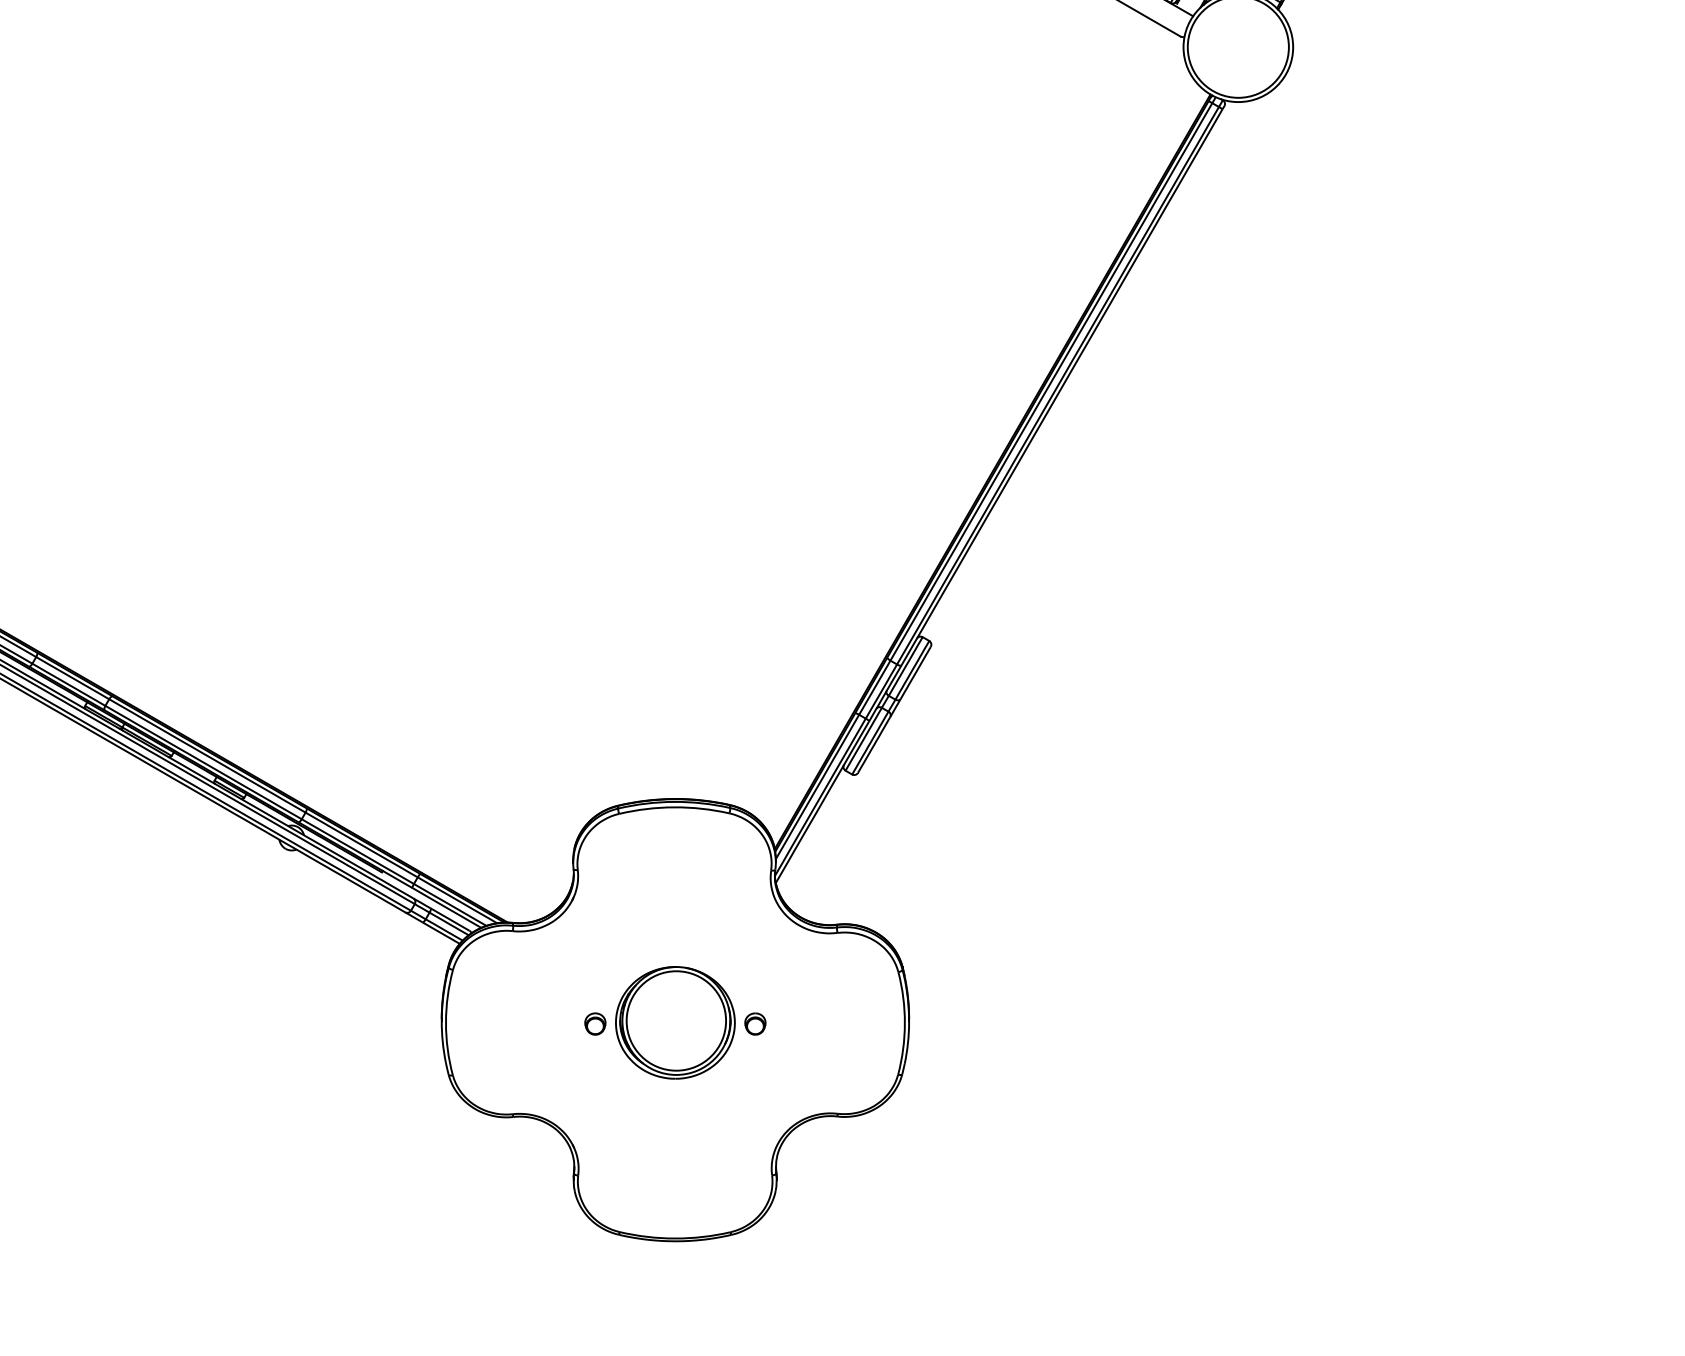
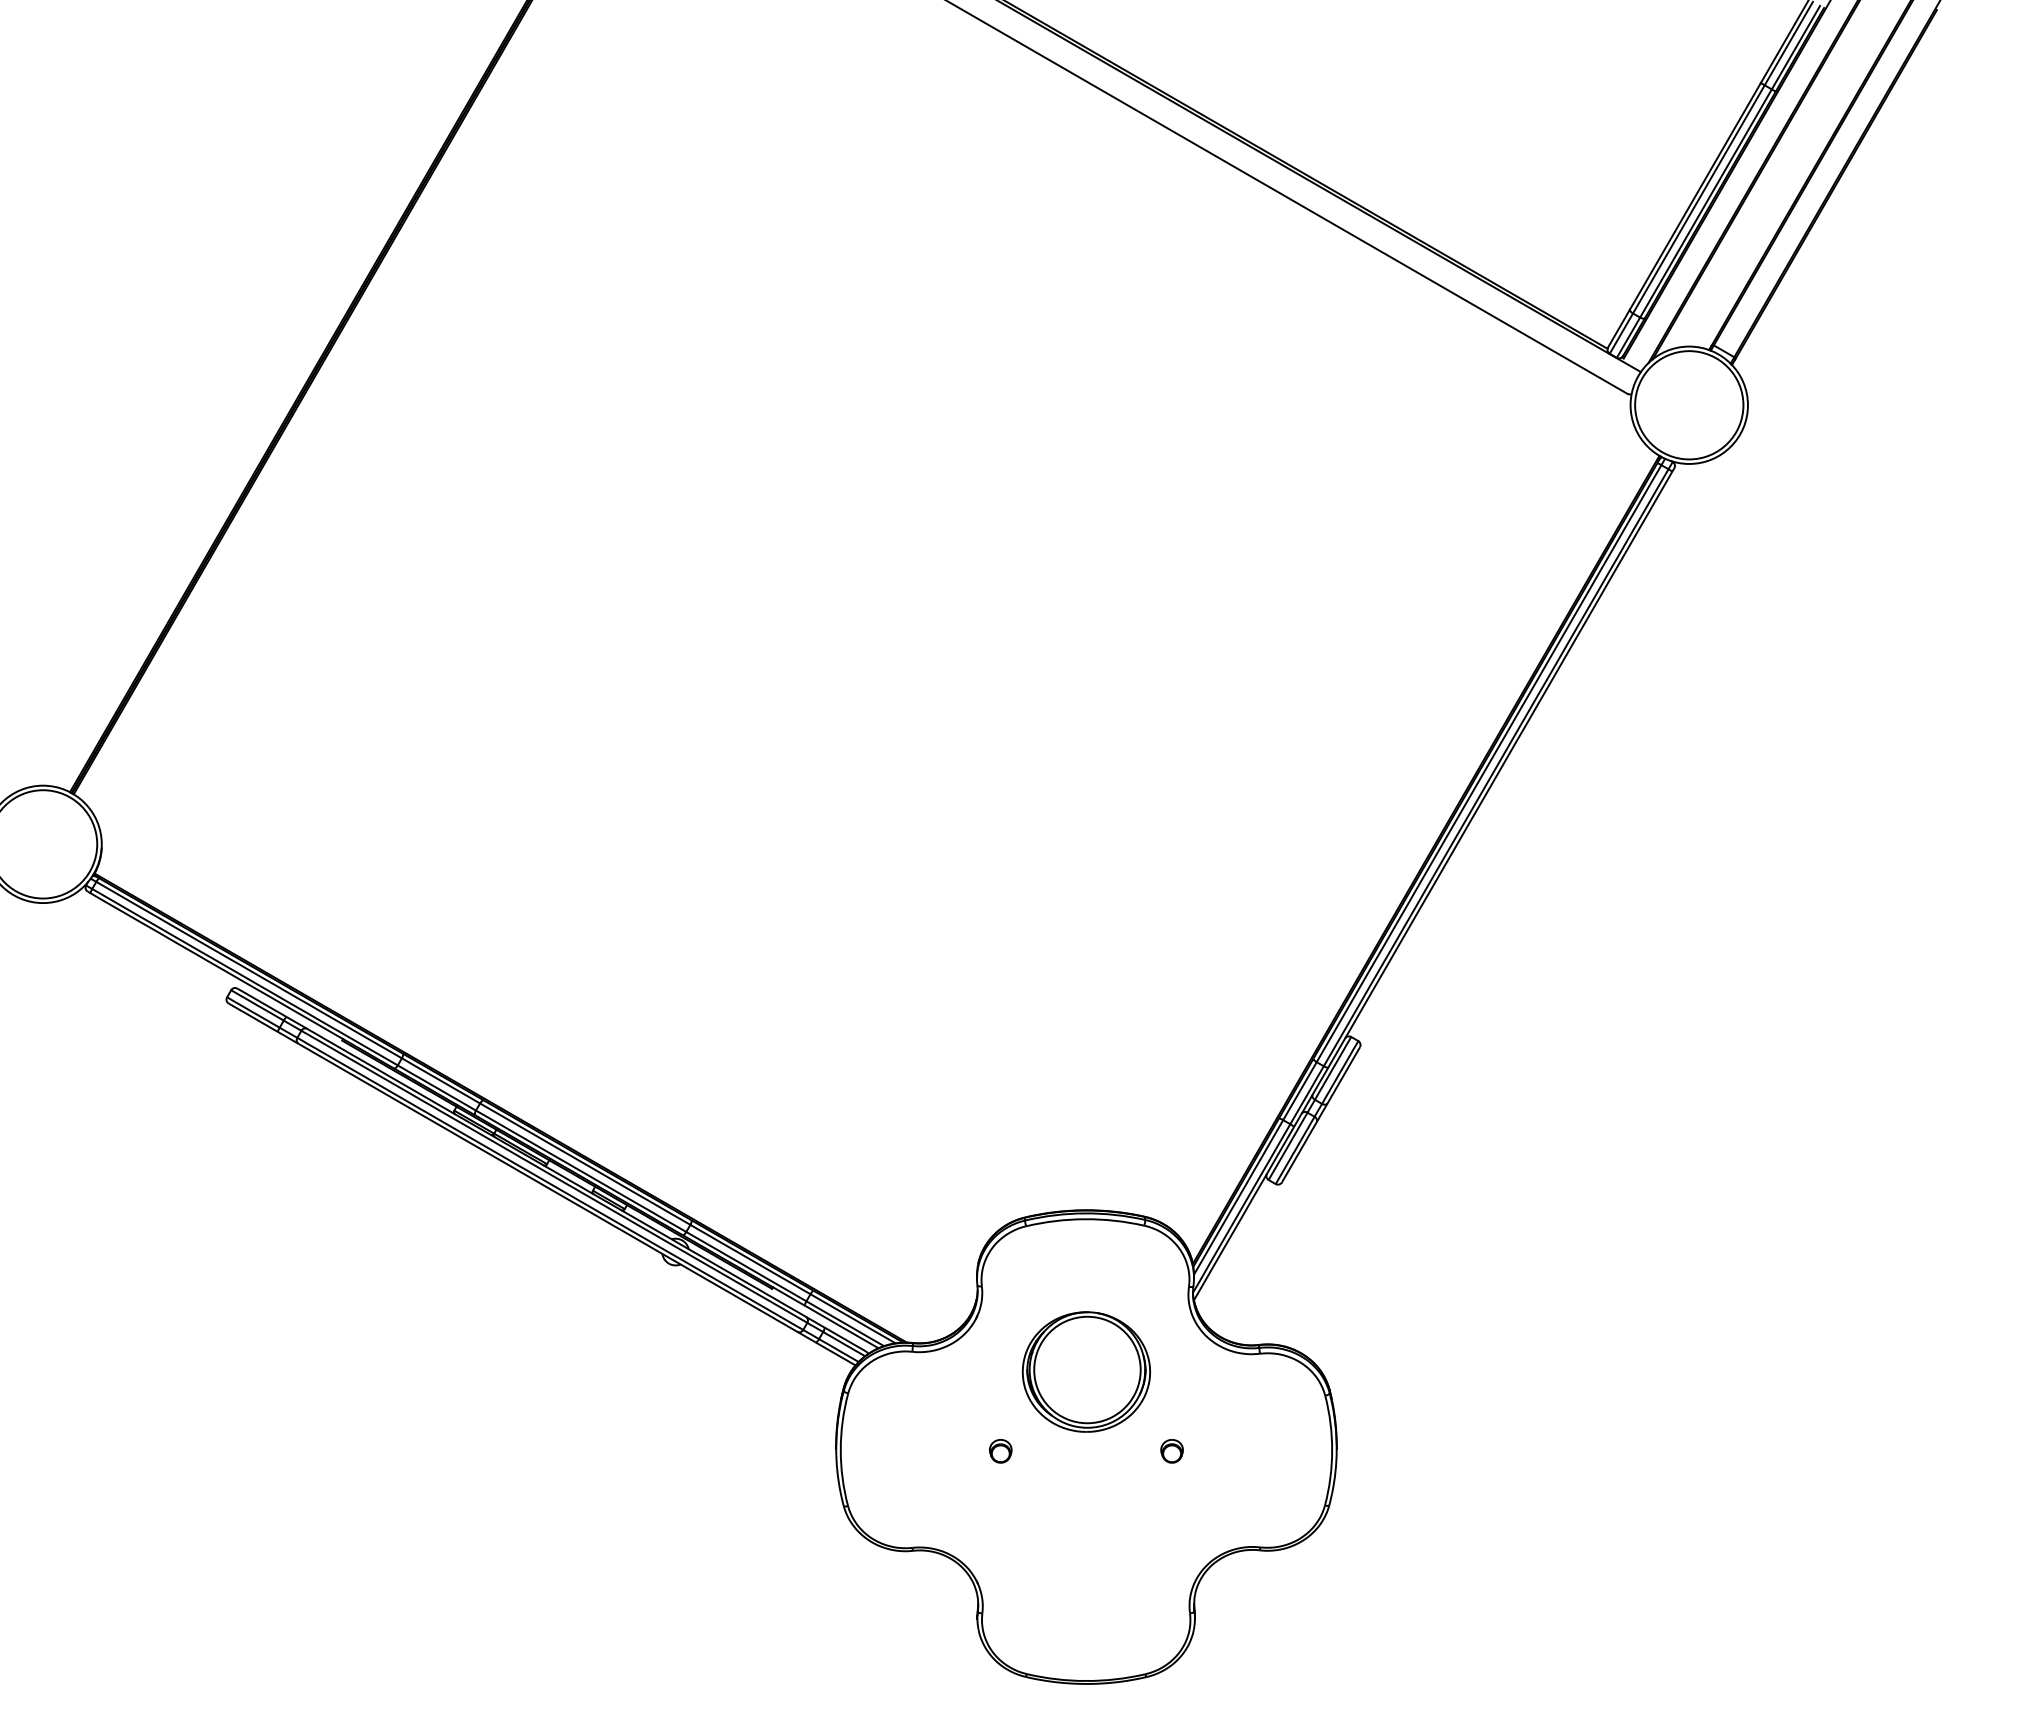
part: (675, 1022) -> (1086, 1371), moved

